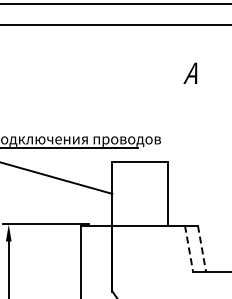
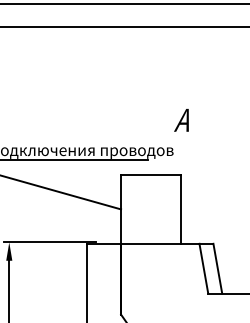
text: (190, 72) -> (181, 119), moved
line: (189, 249) -> (204, 269), dashed -> solid
line: (202, 249) -> (218, 269), dashed -> solid

